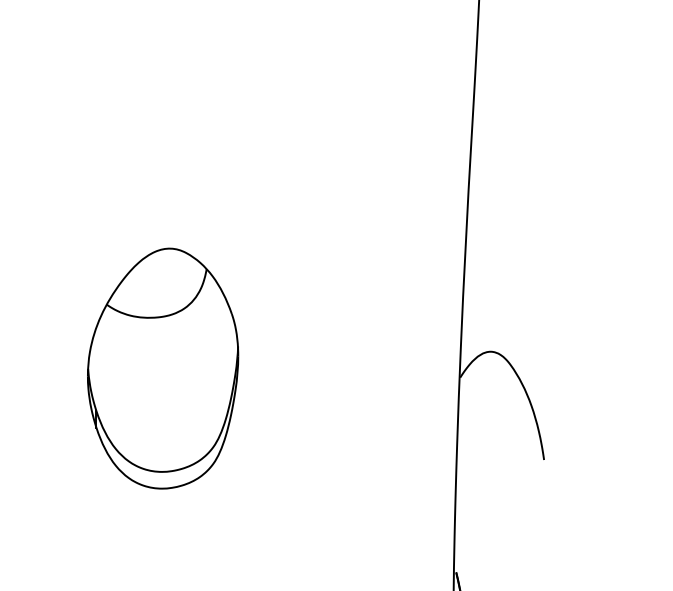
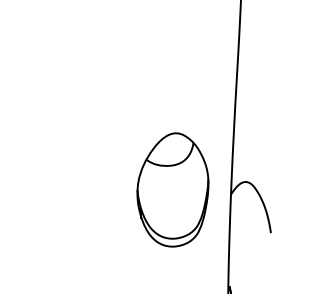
part: (162, 367) -> (172, 189), moved

